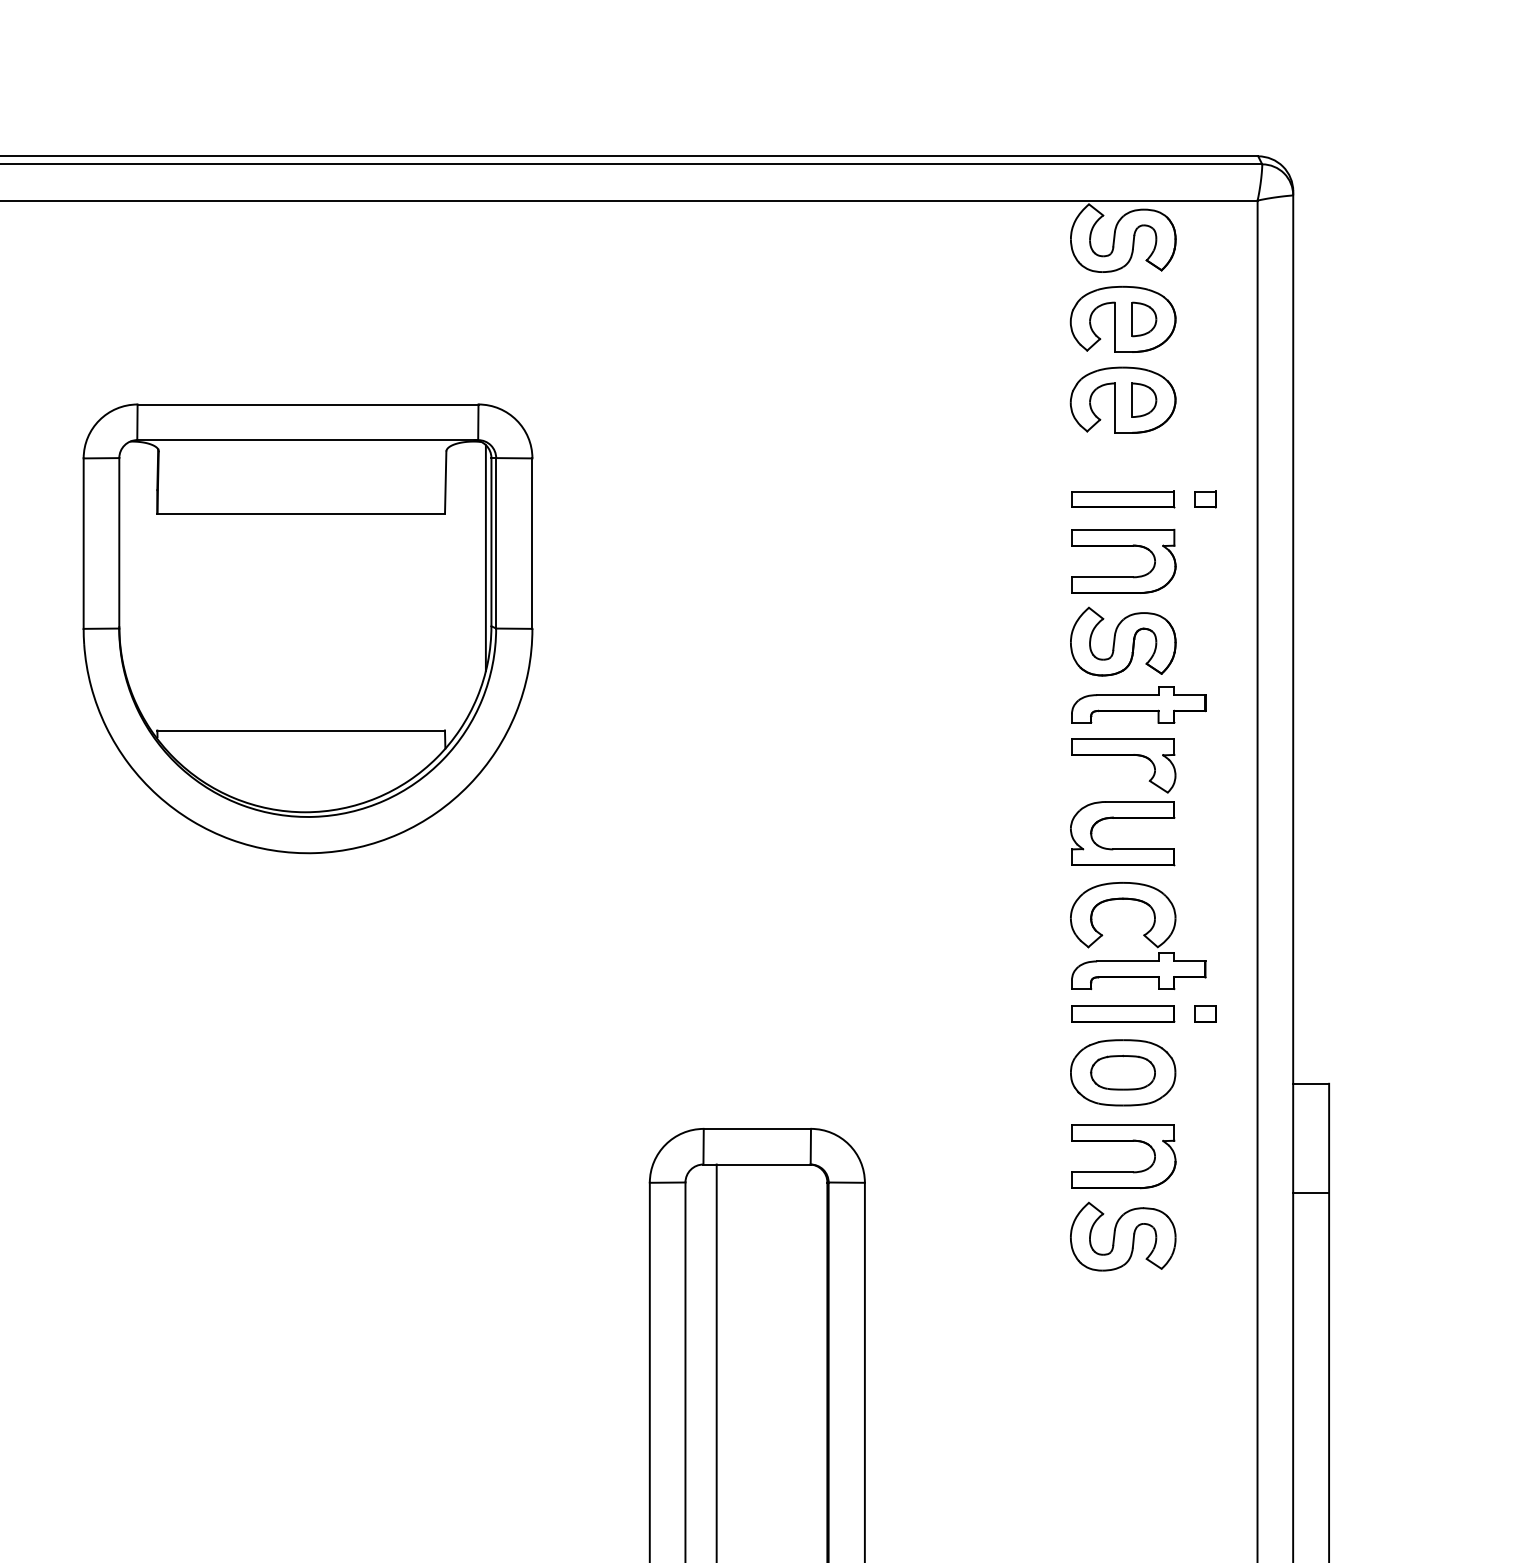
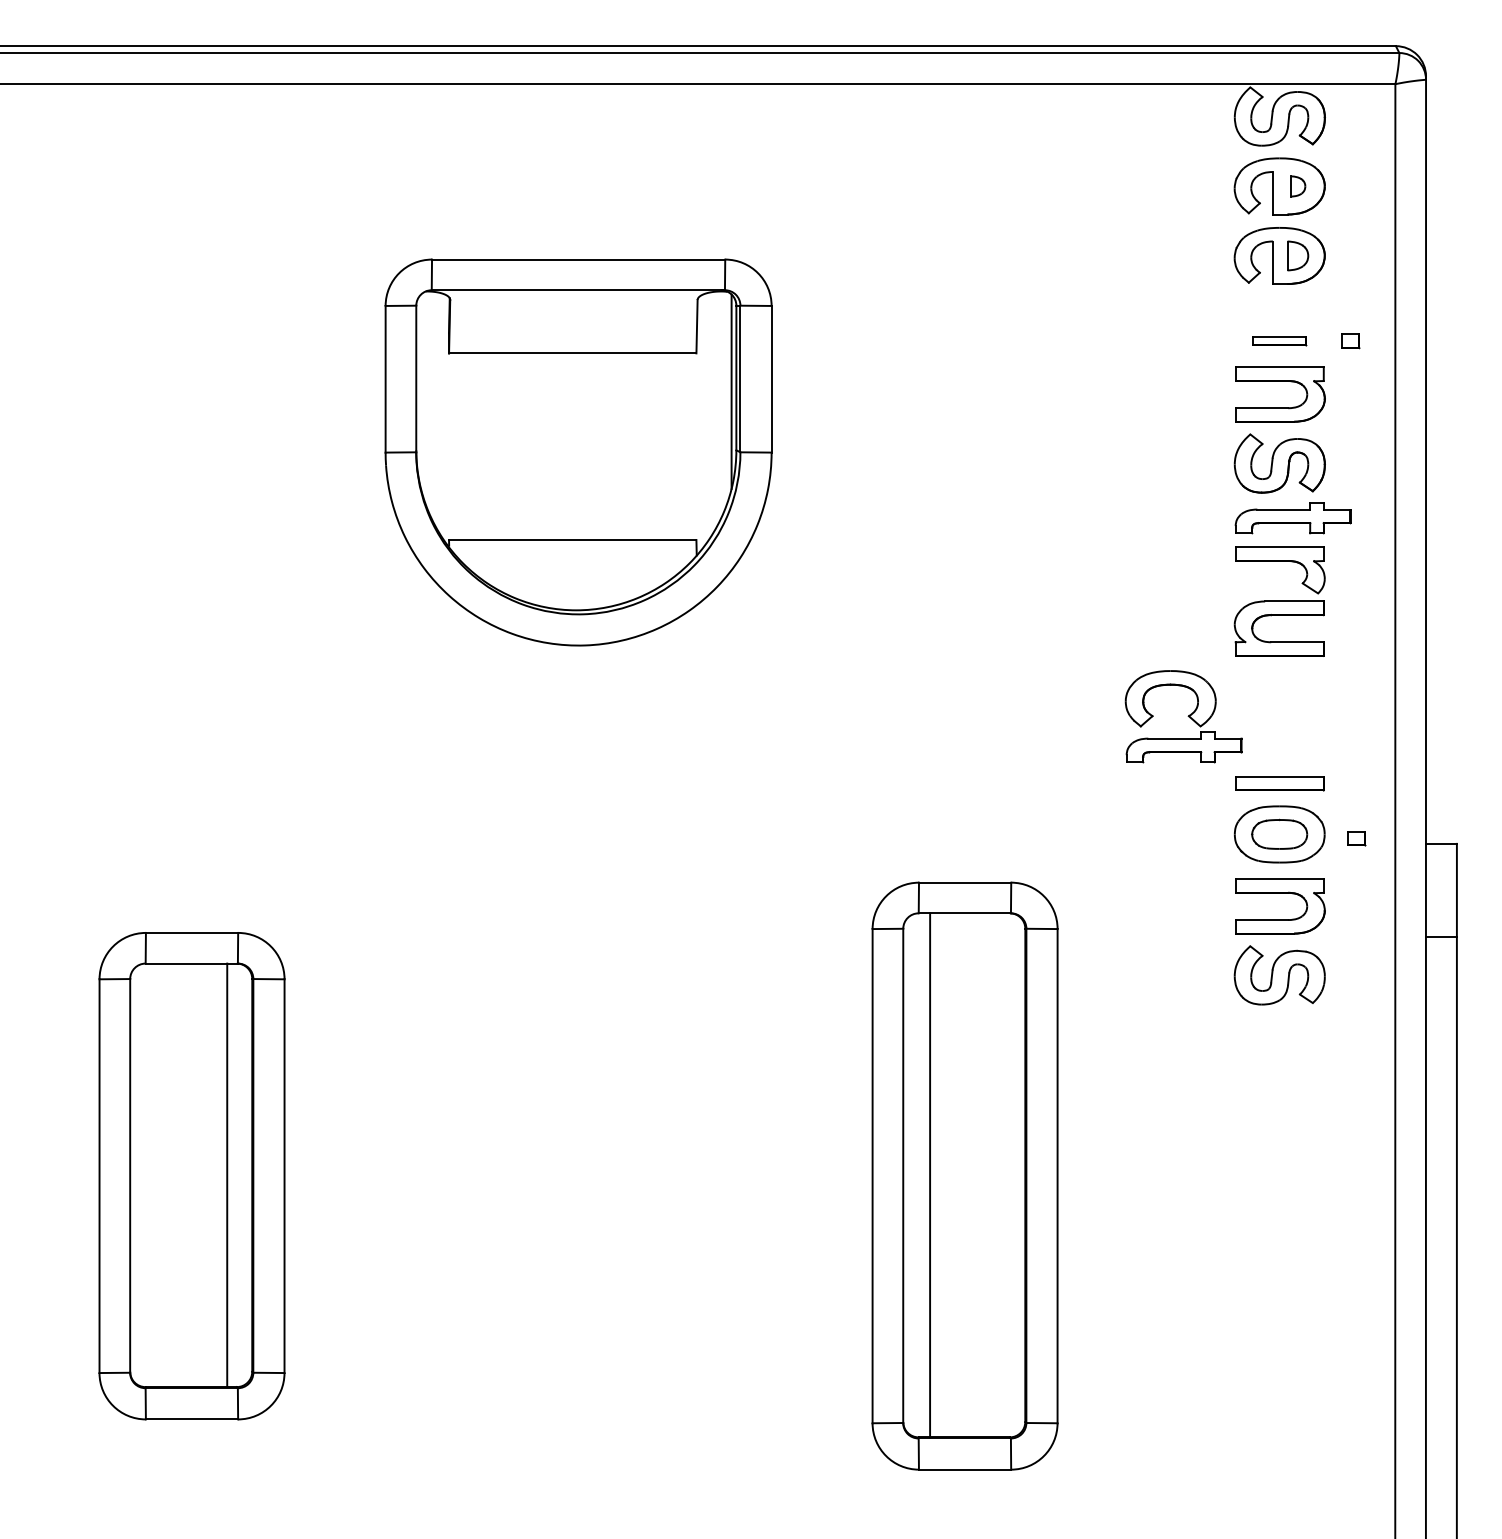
part: (1144, 319) -> (1298, 186), size x0.7
part: (1122, 499) -> (1279, 341), size x0.6
part: (1137, 935) -> (1183, 716), moved
part: (1205, 1013) -> (1356, 838), moved

